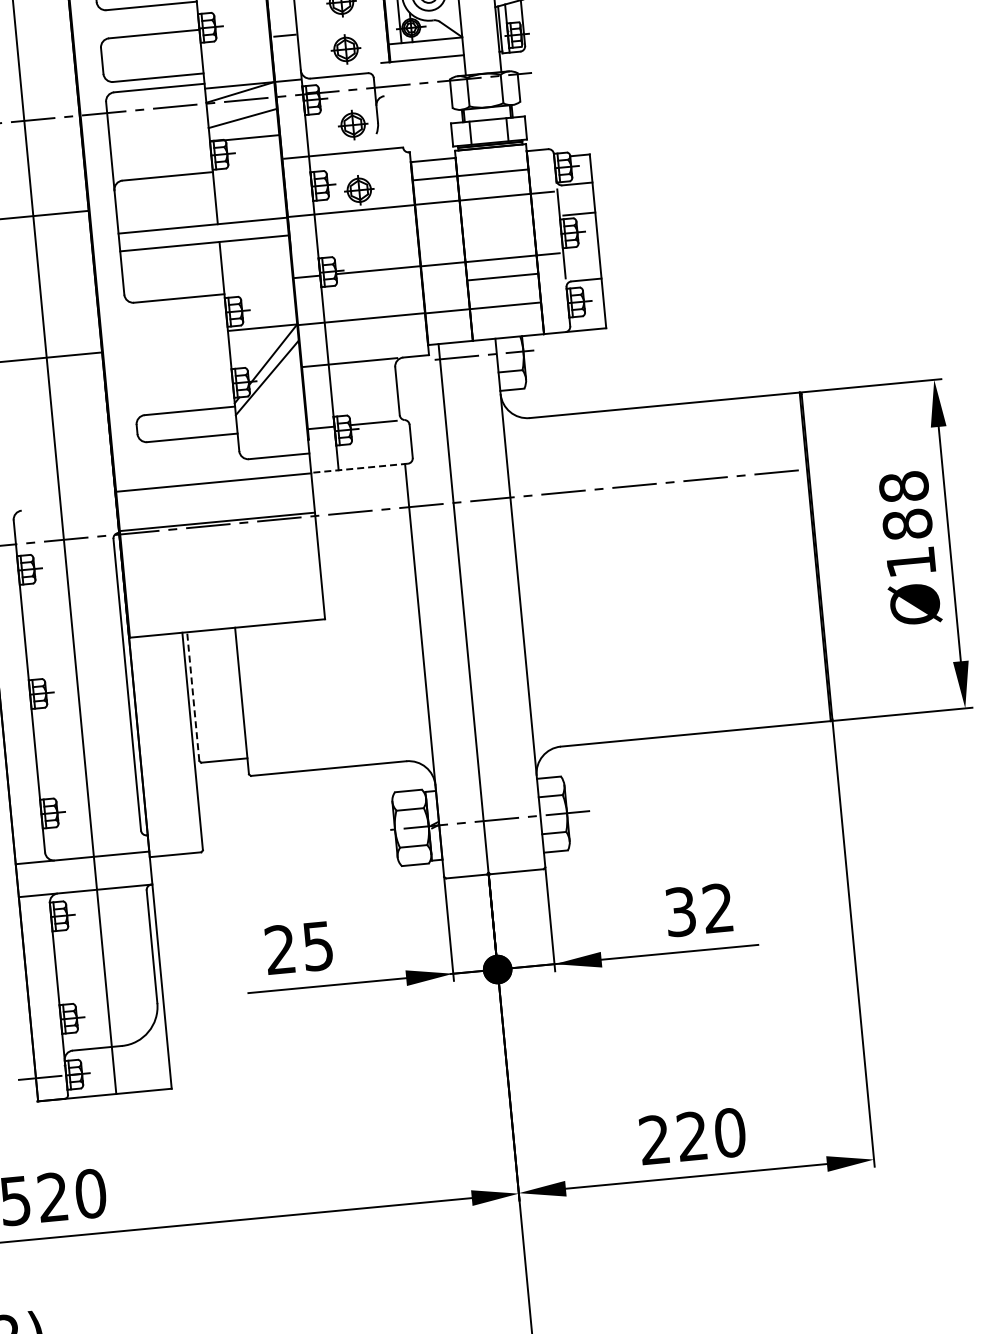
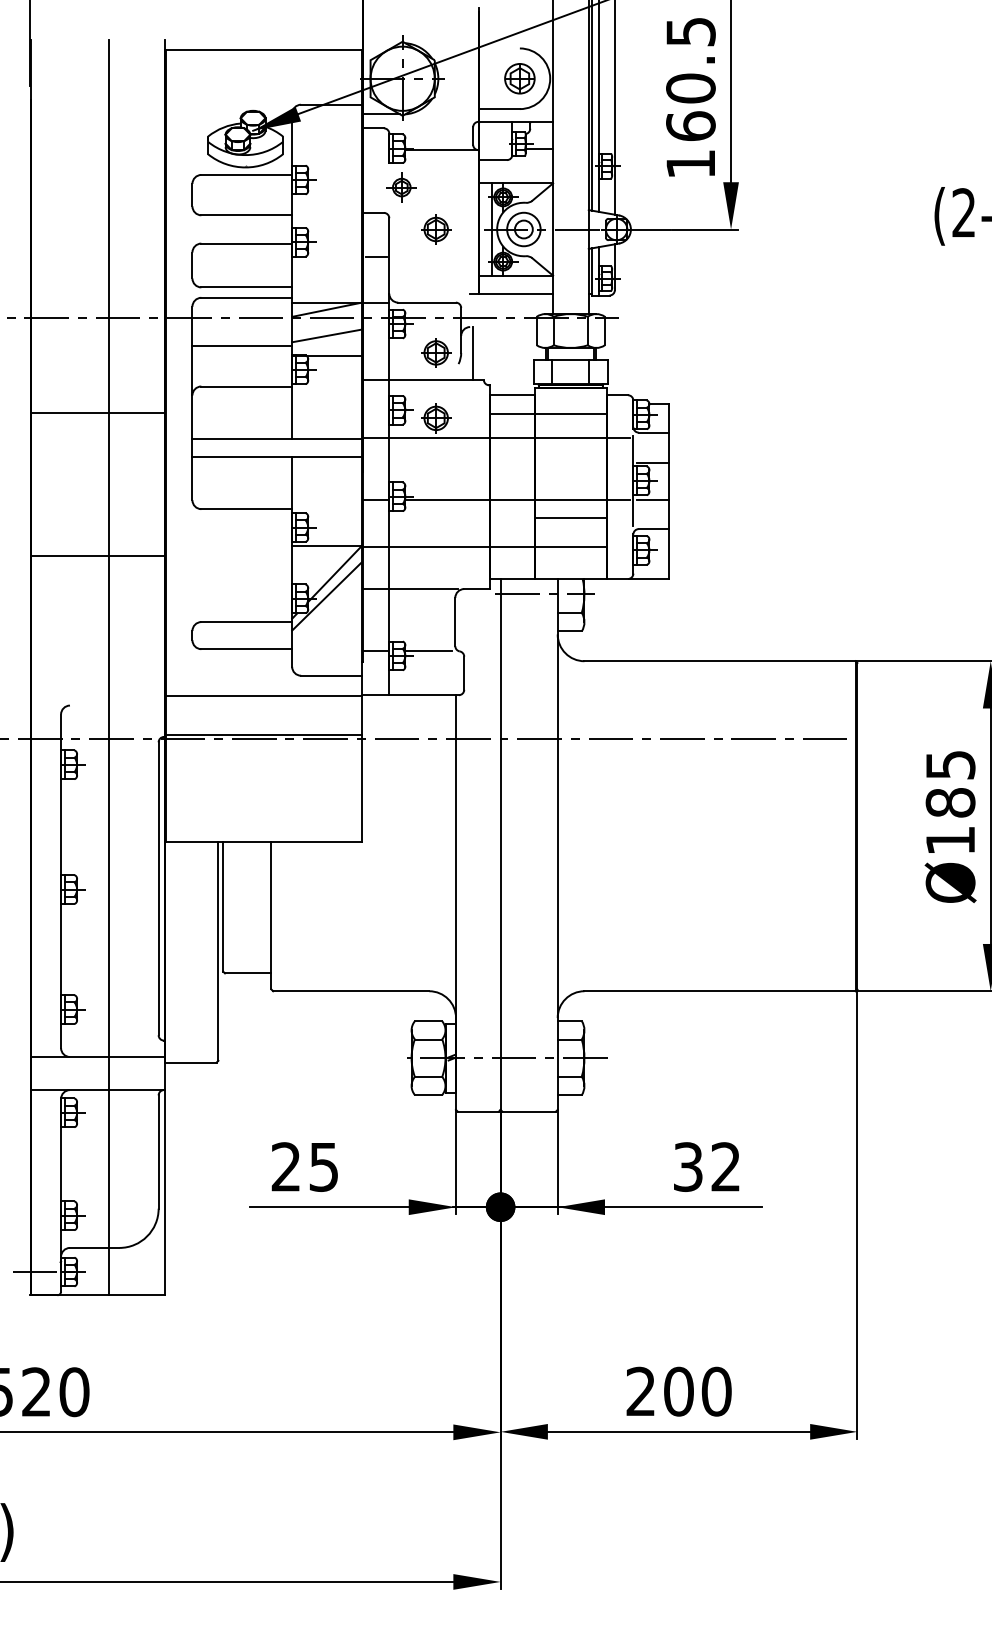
part: (346, 48) -> (436, 276), removed
line: (390, 122) -> (473, 353), added
line: (159, 135) -> (242, 345), added
line: (582, 250) -> (652, 499), added
line: (359, 468) -> (410, 695), dashed -> solid
text: (903, 486) -> (950, 764), Ø188 -> Ø185
line: (193, 696) -> (223, 906), dashed -> solid
text: (692, 1136) -> (678, 1391), 220 -> 200

